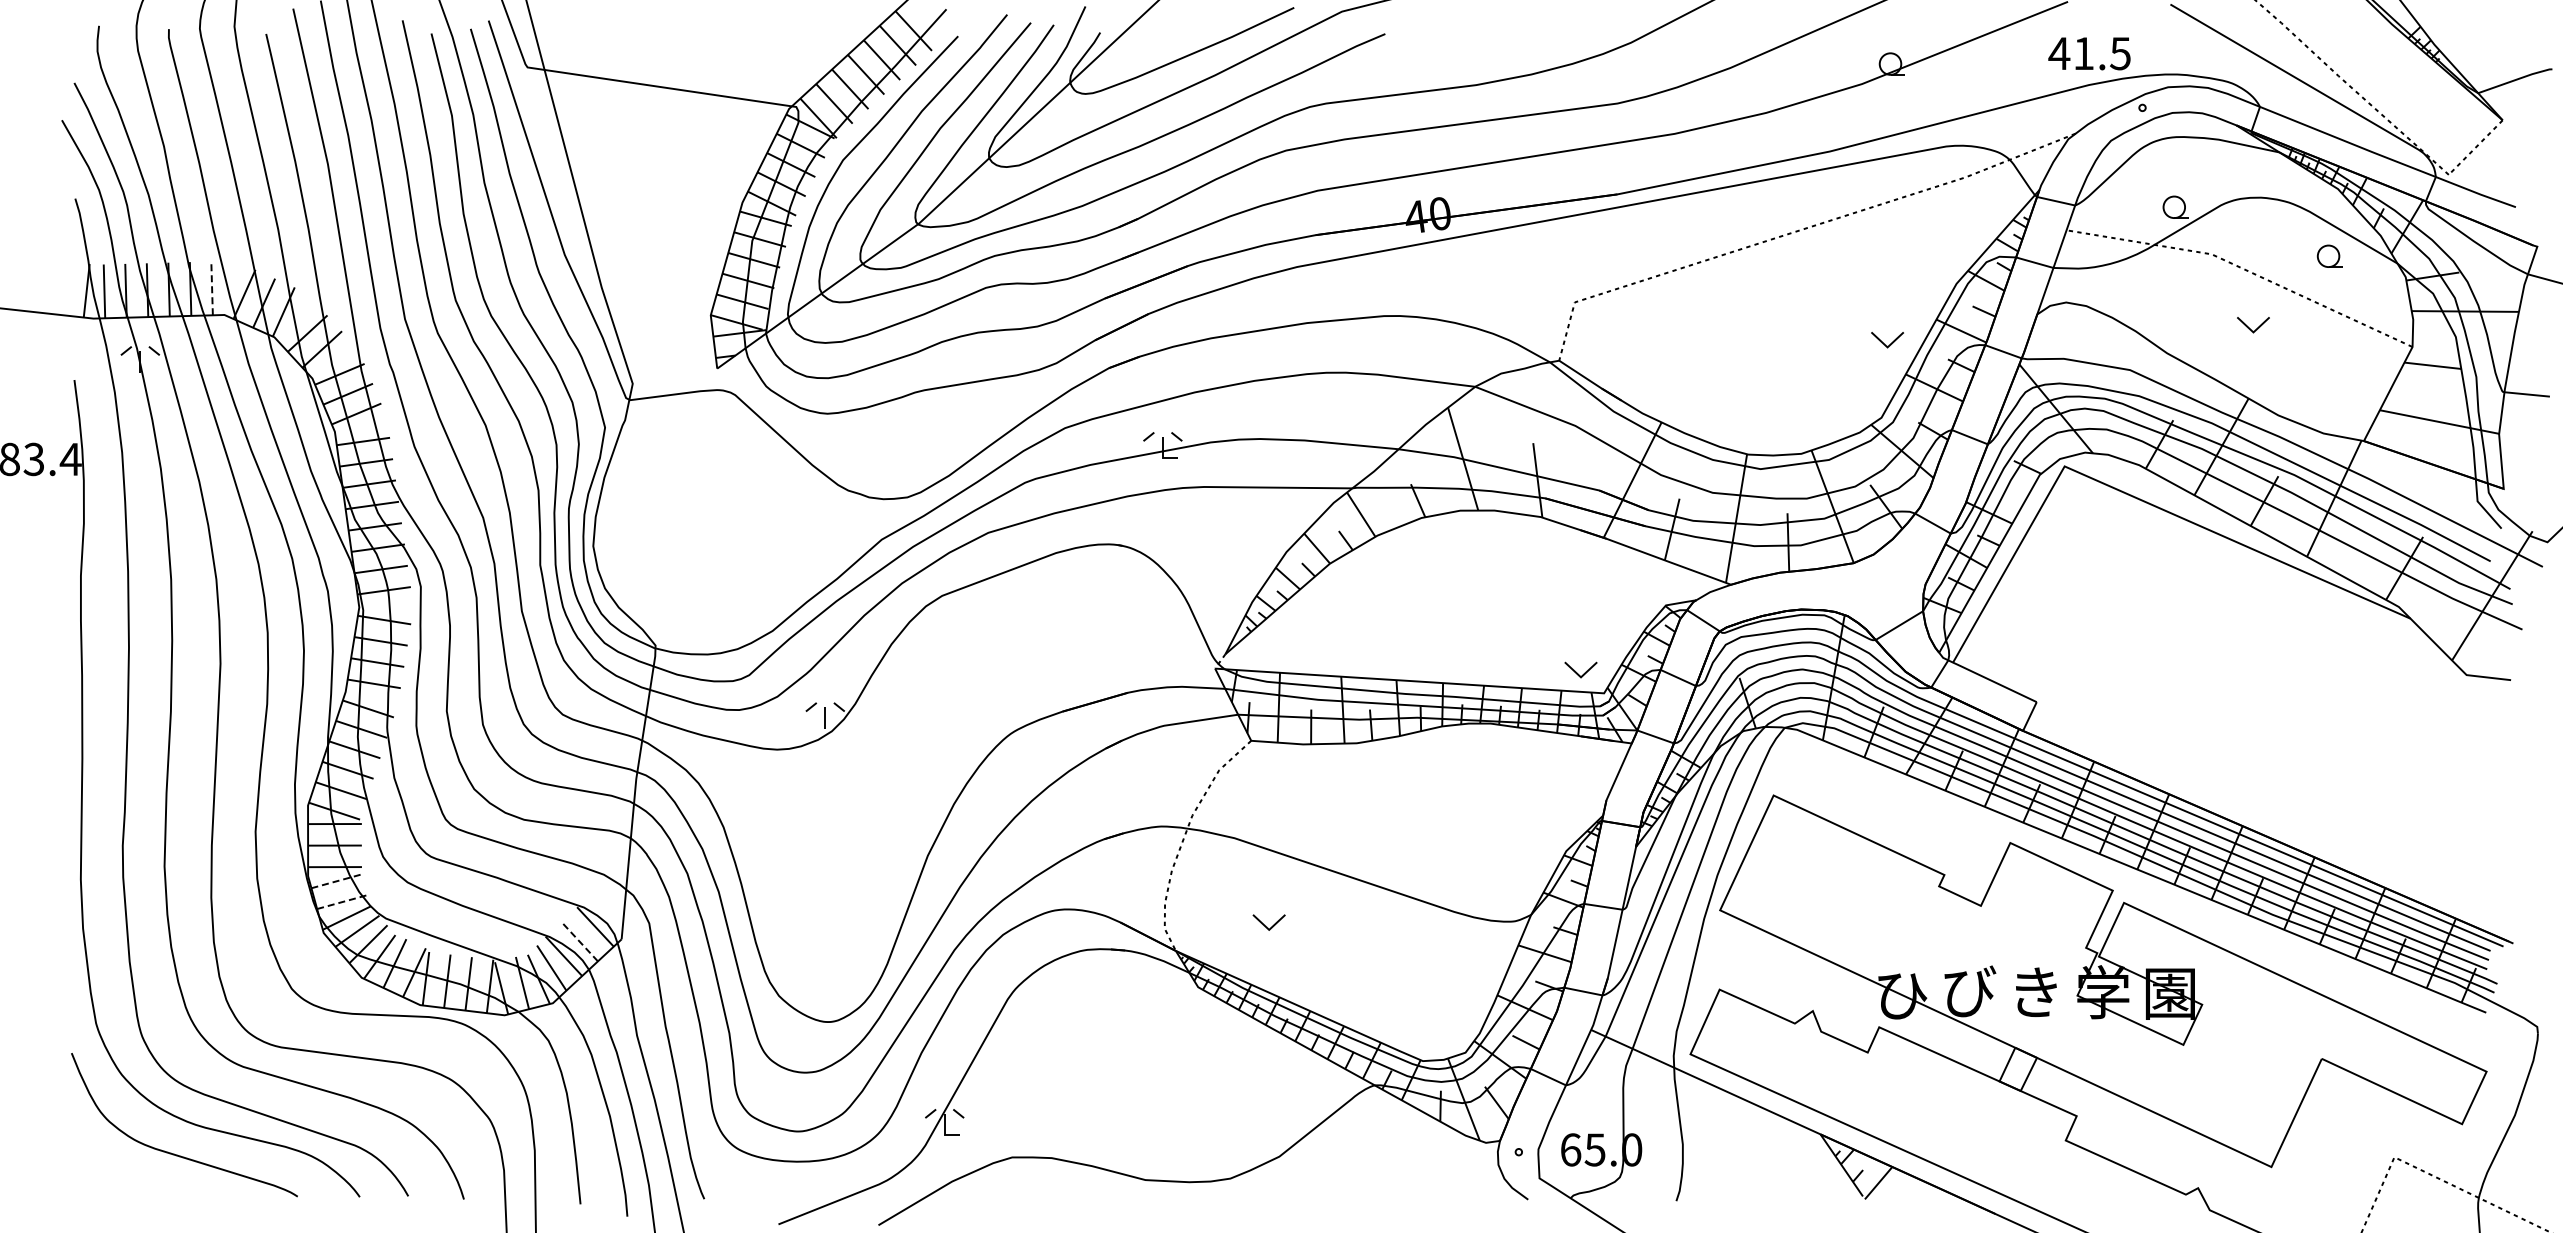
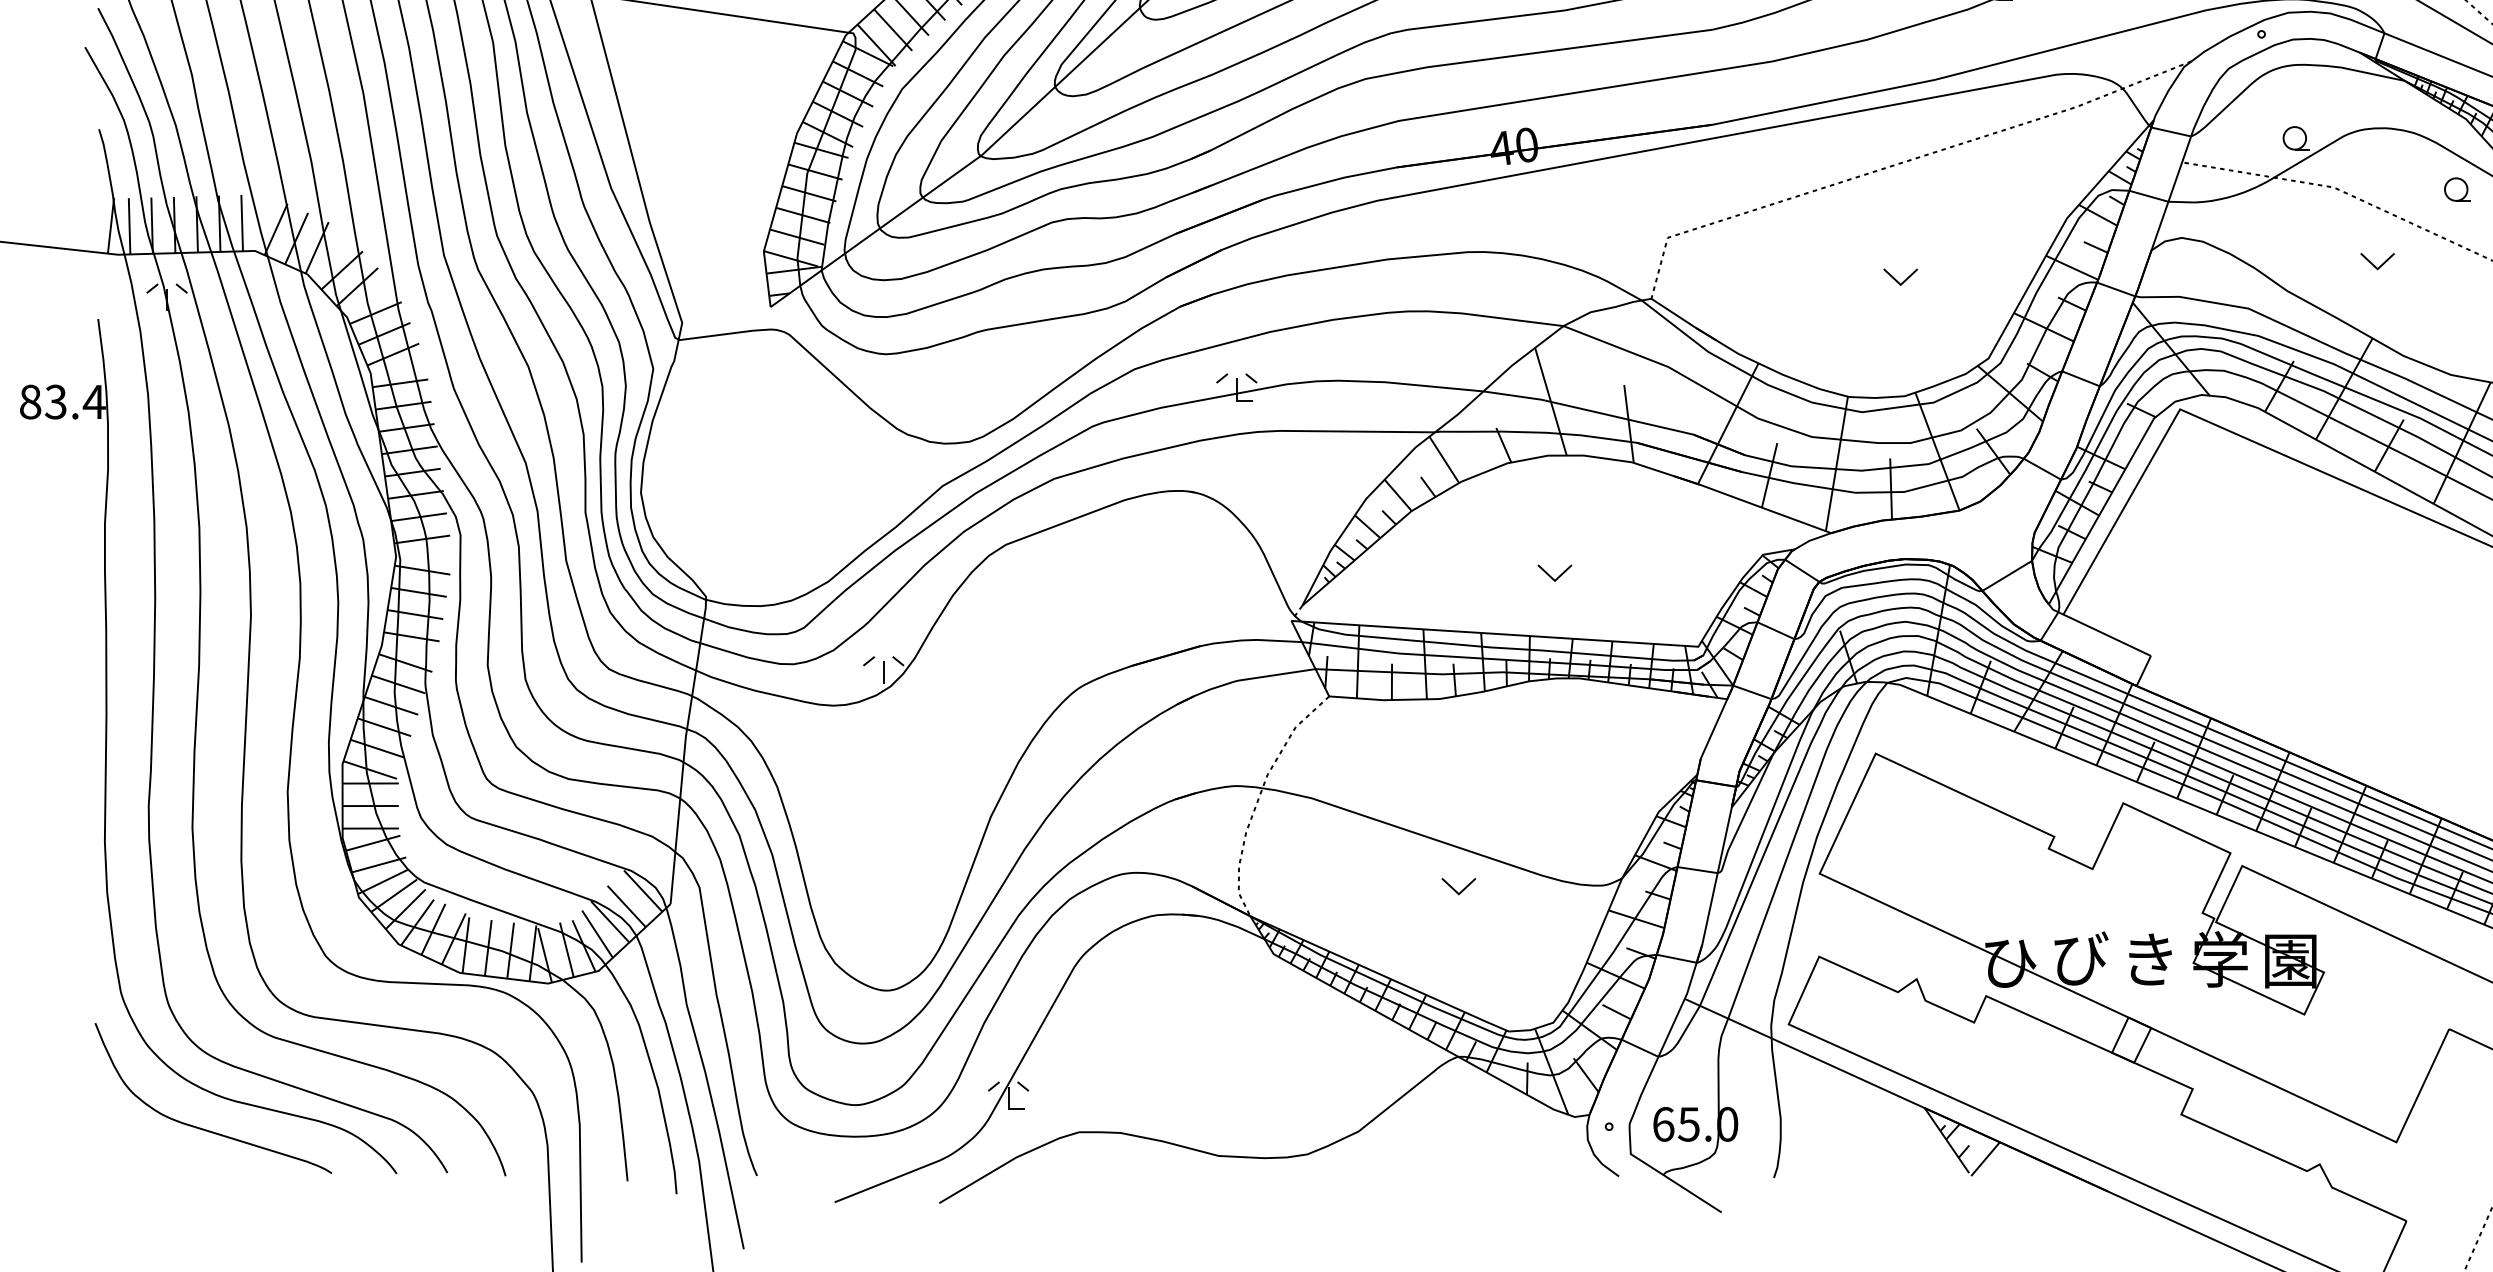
line: (212, 288) -> (242, 223), dashed -> solid
part: (1887, 340) -> (1900, 277), moved
part: (1580, 669) -> (1554, 572), moved
line: (337, 881) -> (373, 843), dashed -> solid
line: (343, 901) -> (379, 864), dashed -> solid
part: (1268, 922) -> (1458, 886), moved
line: (579, 941) -> (626, 906), dashed -> solid

